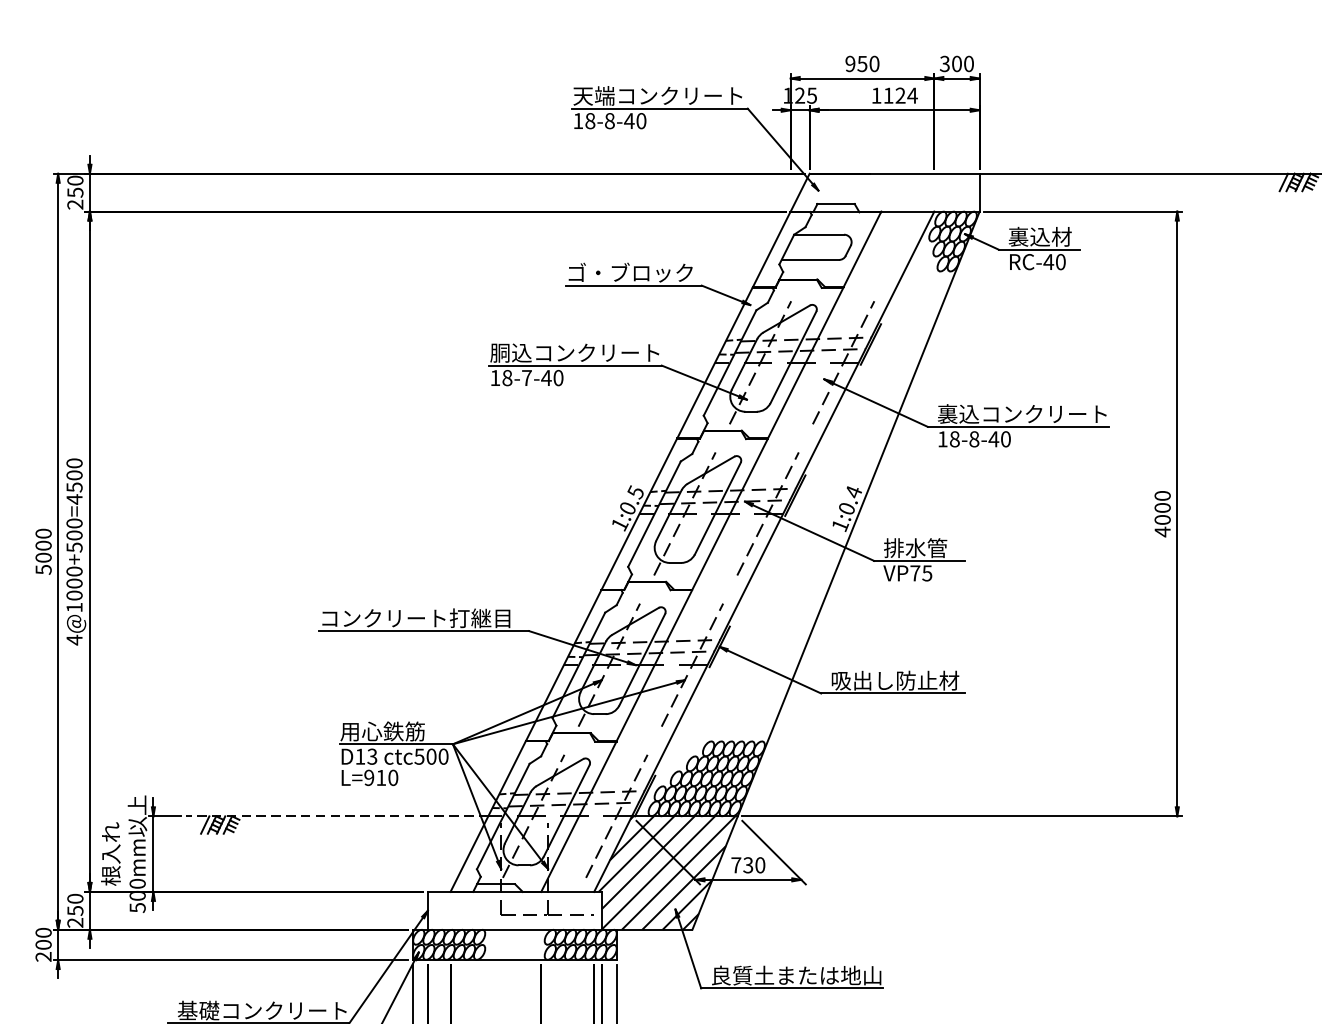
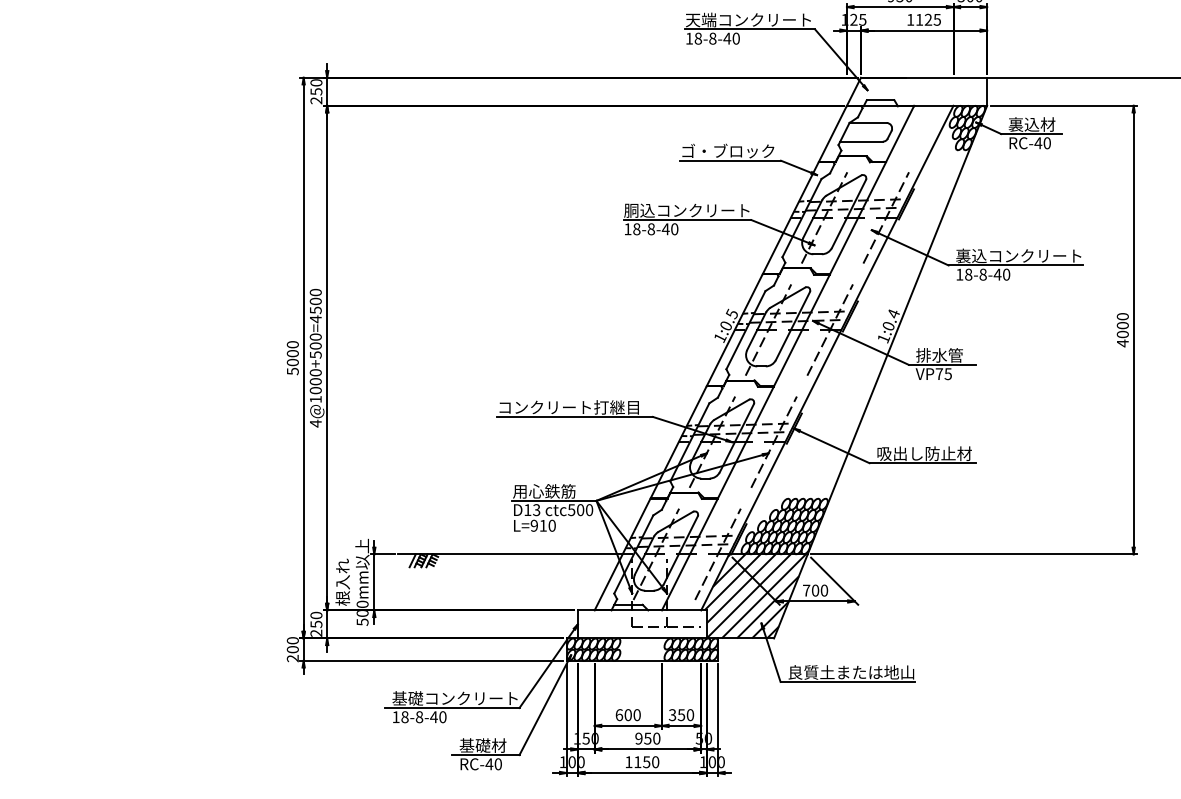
text: (912, 95) -> (937, 19), 1124 -> 1125
text: (525, 378) -> (650, 229), 18-7-40 -> 18-8-40
line: (337, 816) -> (510, 554), dashed -> solid
text: (748, 865) -> (815, 590), 730 -> 700

